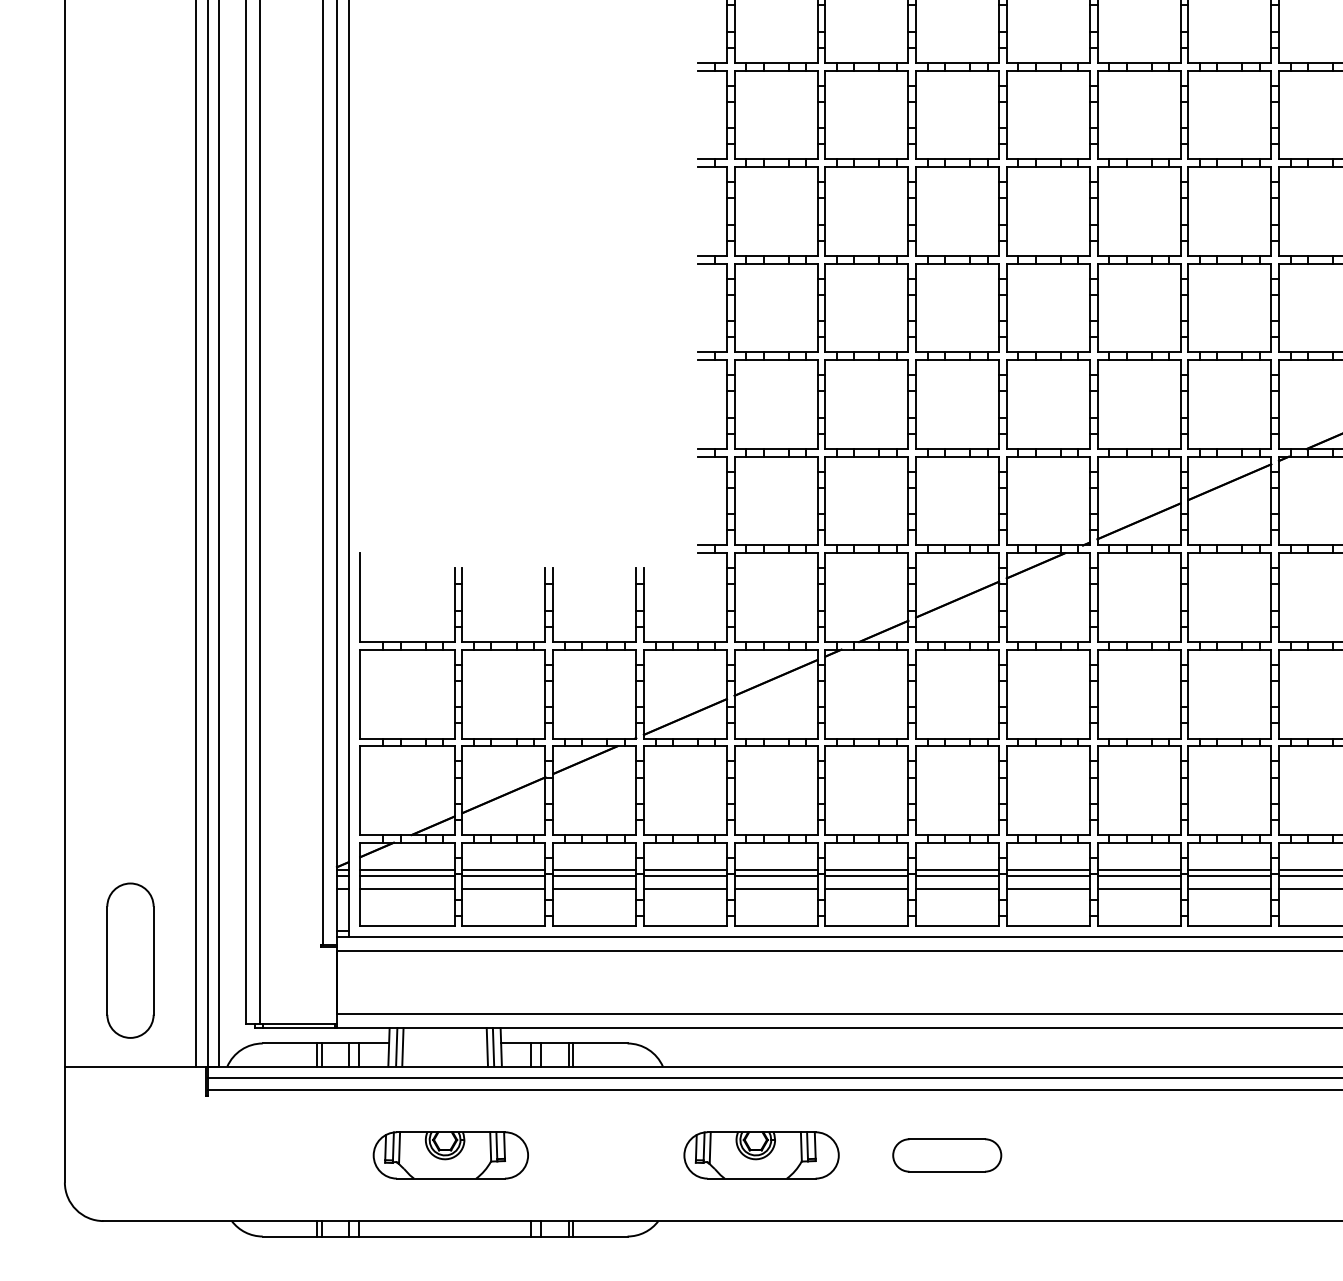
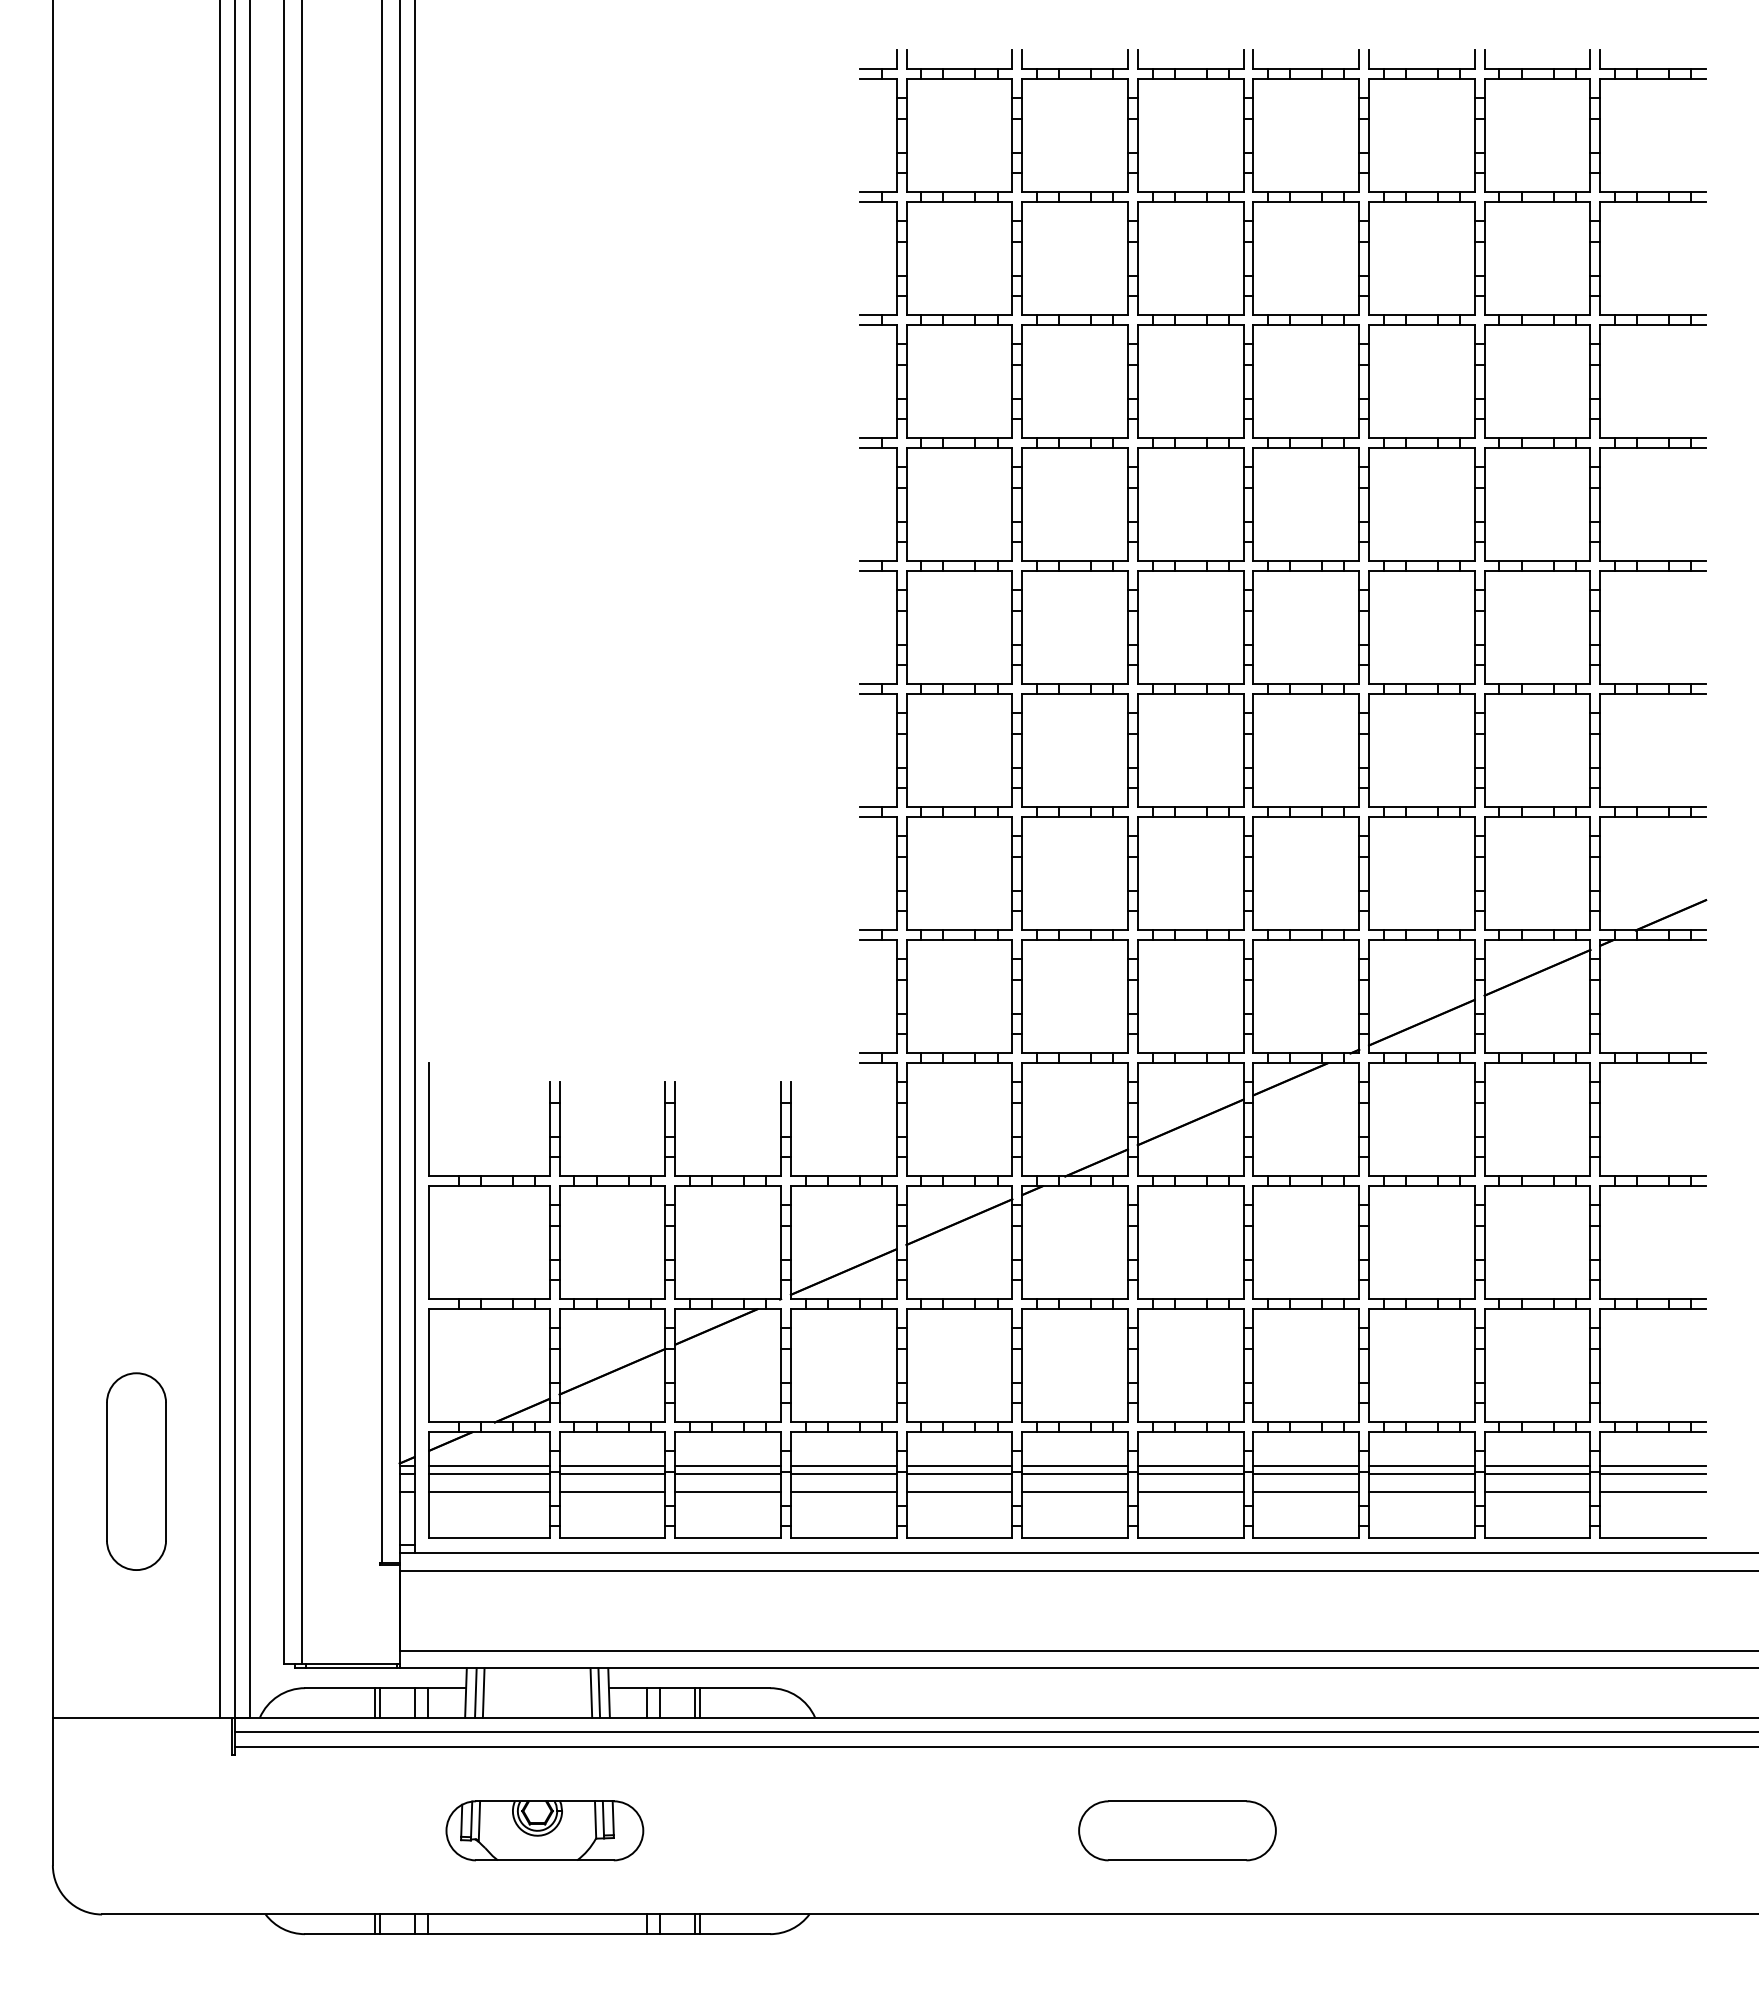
part: (130, 960) -> (136, 1471), moved
part: (761, 1155) -> (940, 1830), removed
part: (947, 1155) -> (1177, 1830), size x1.43

